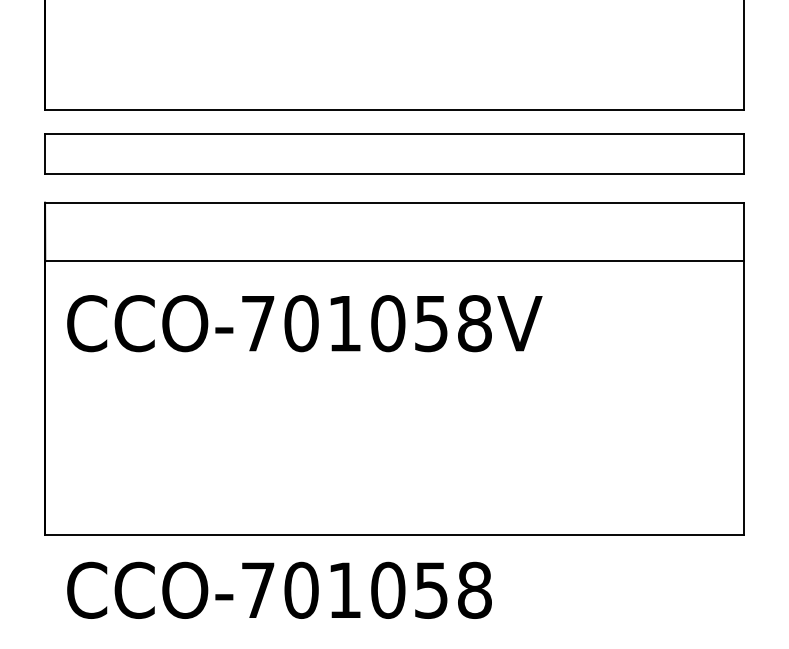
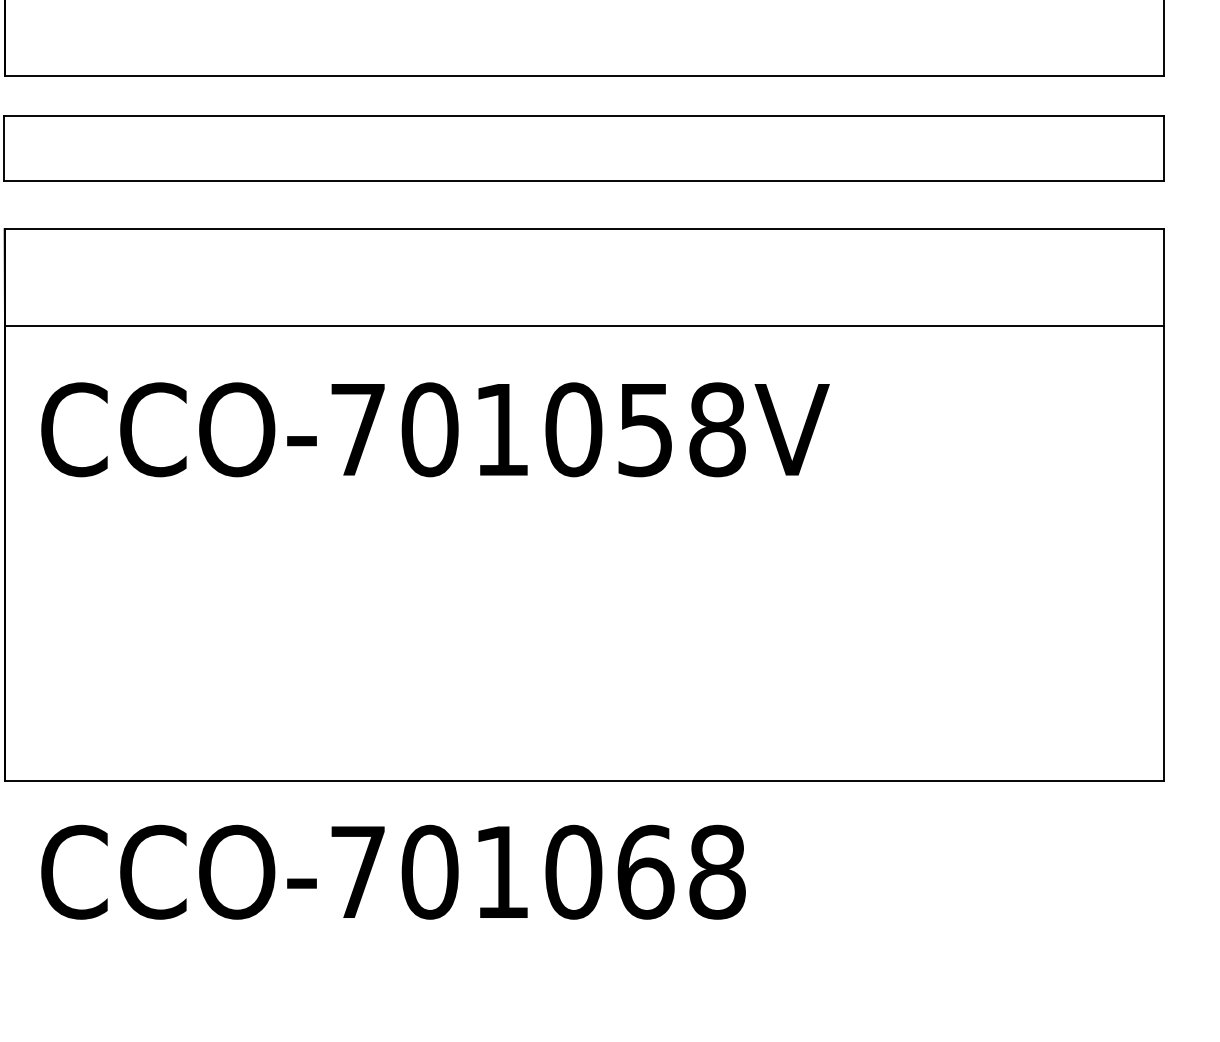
text: (431, 589) -> (645, 870), CCO-701058 -> CCO-701068

